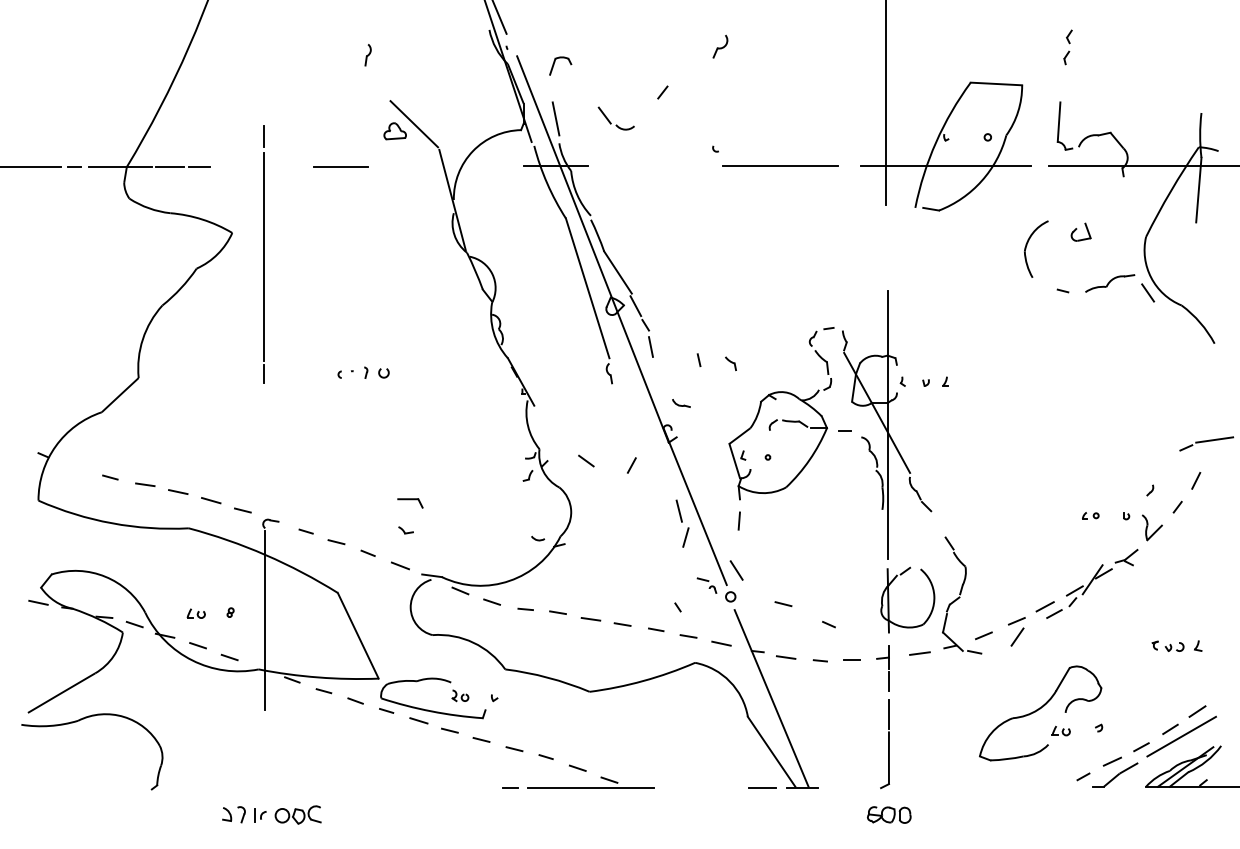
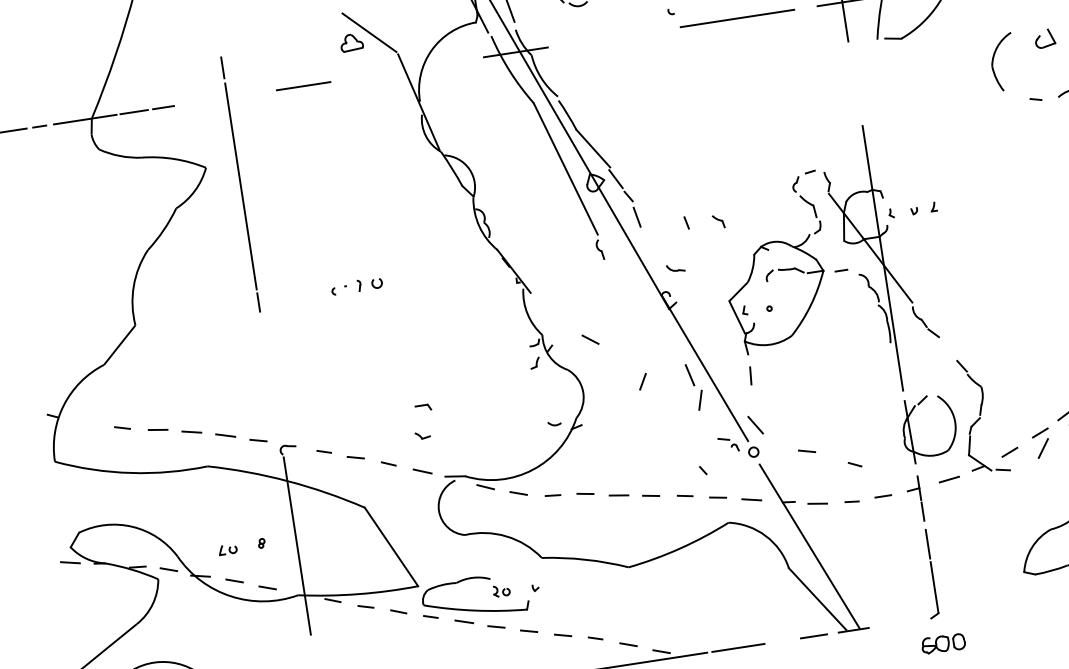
line: (631, 465) -> (642, 381), moved
part: (410, 502) -> (422, 407), size x0.62
line: (685, 788) -> (738, 648), added

